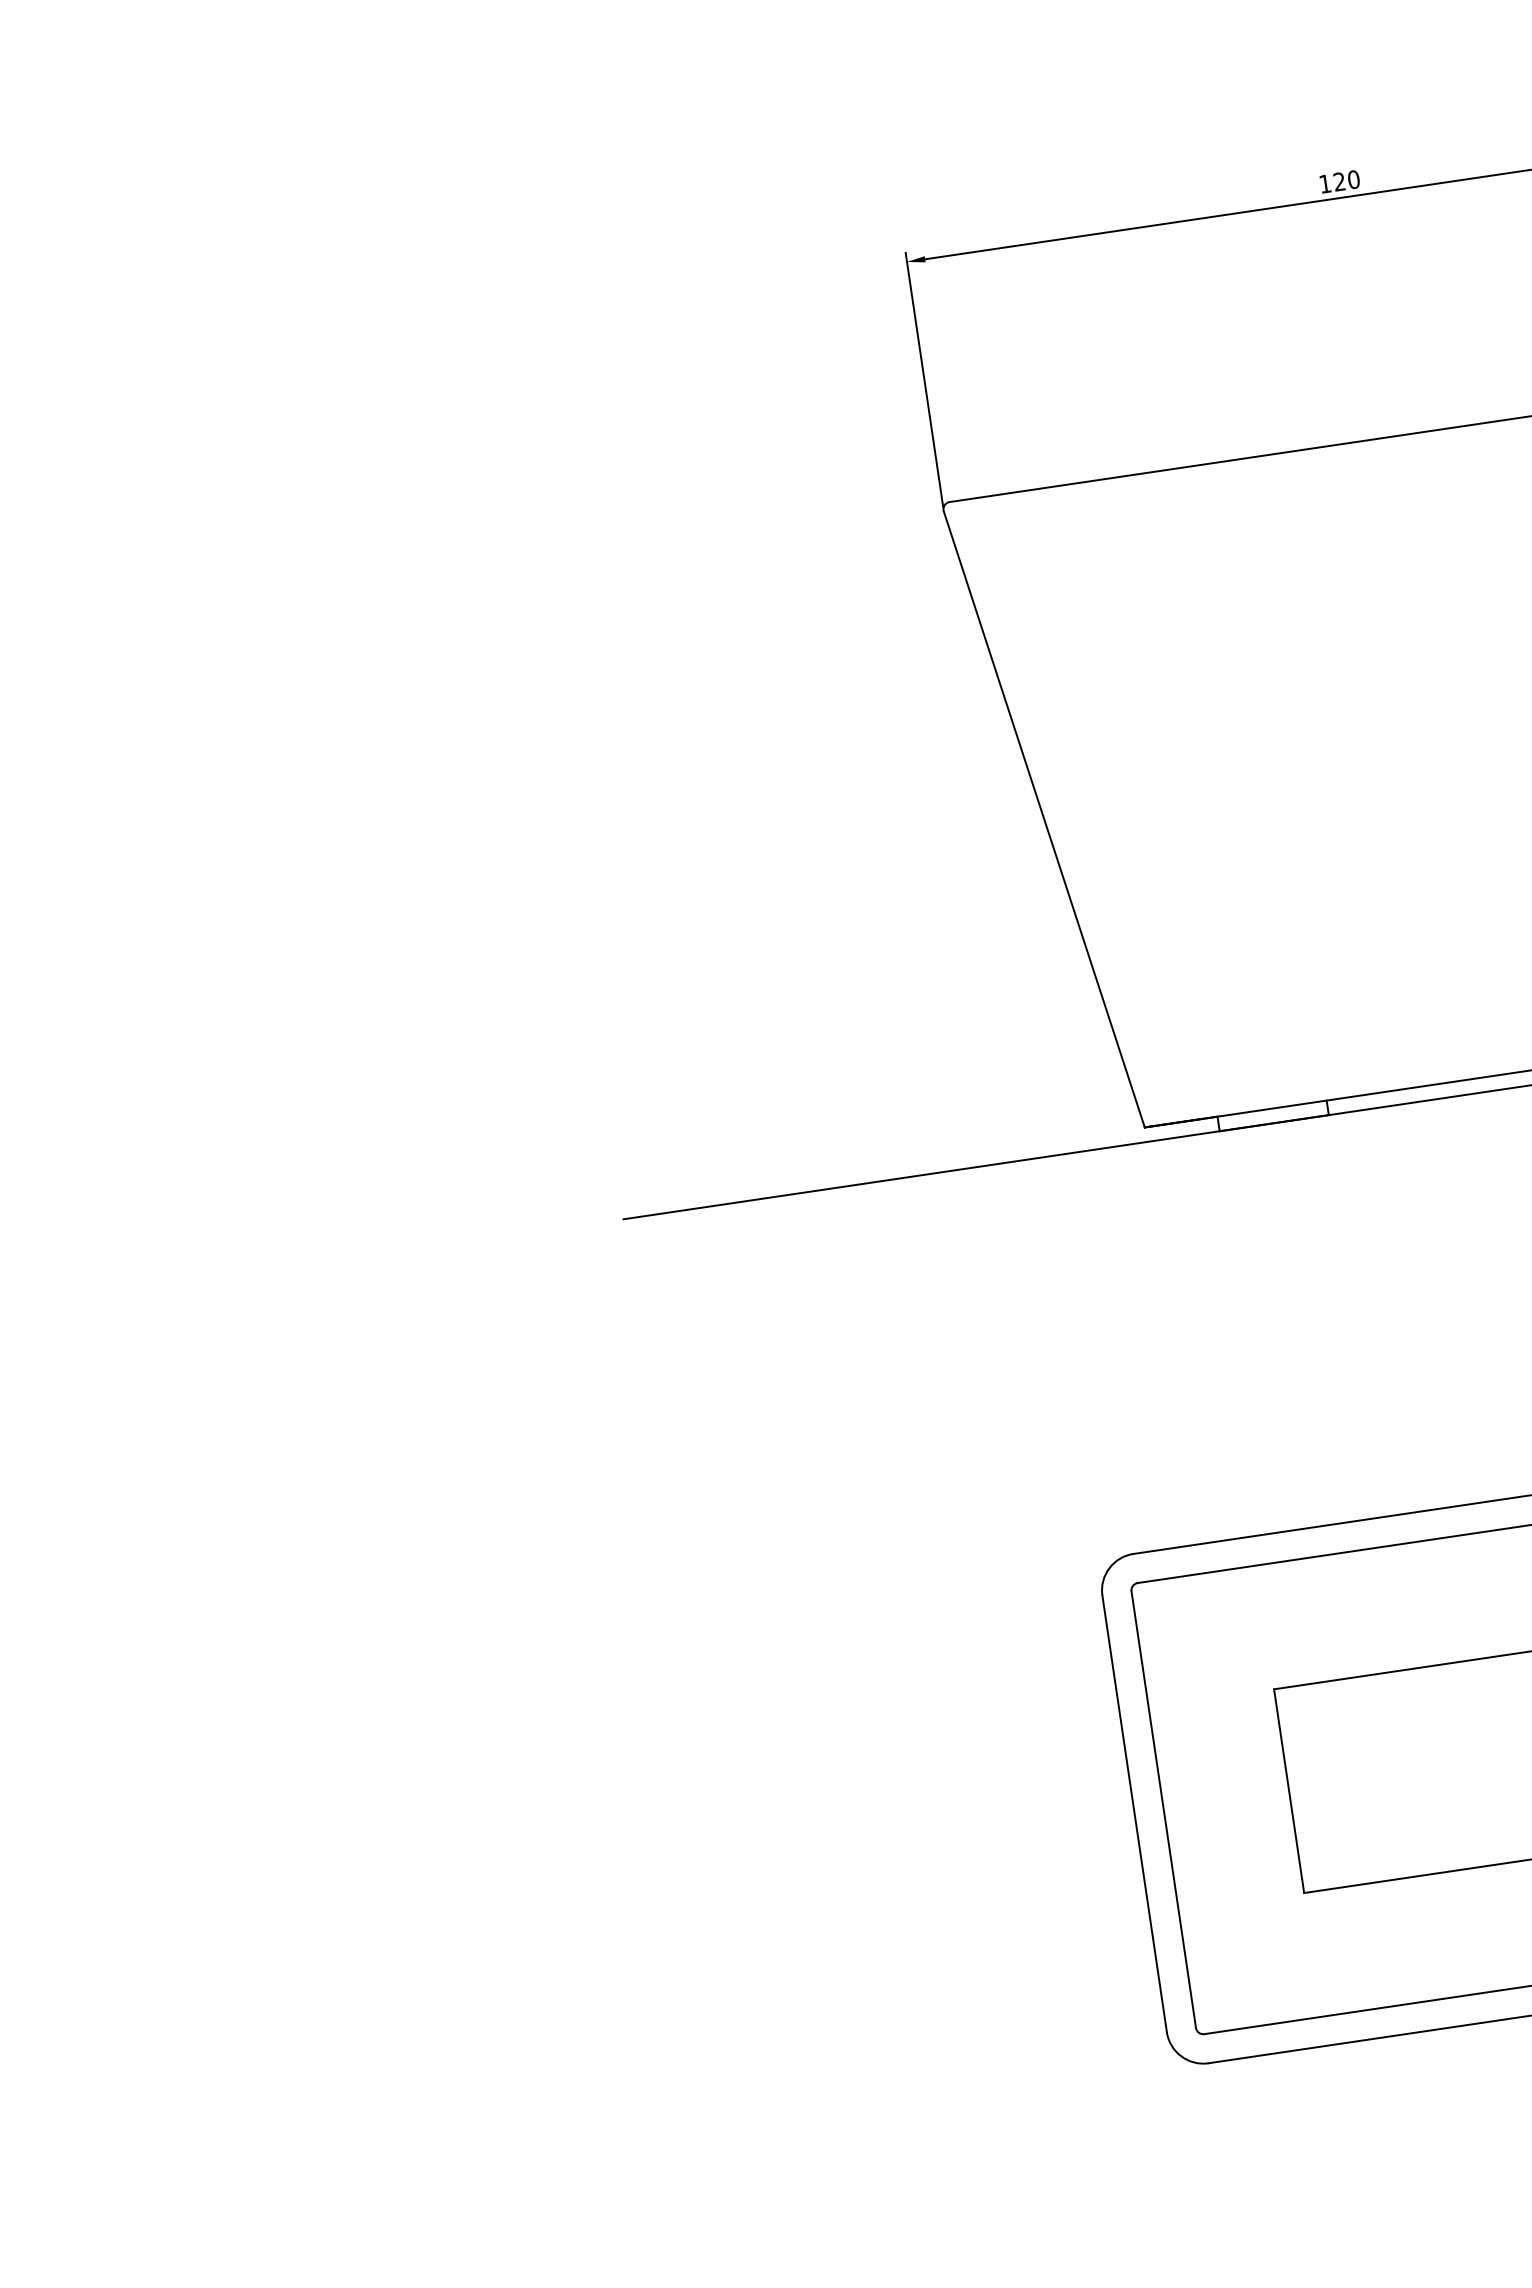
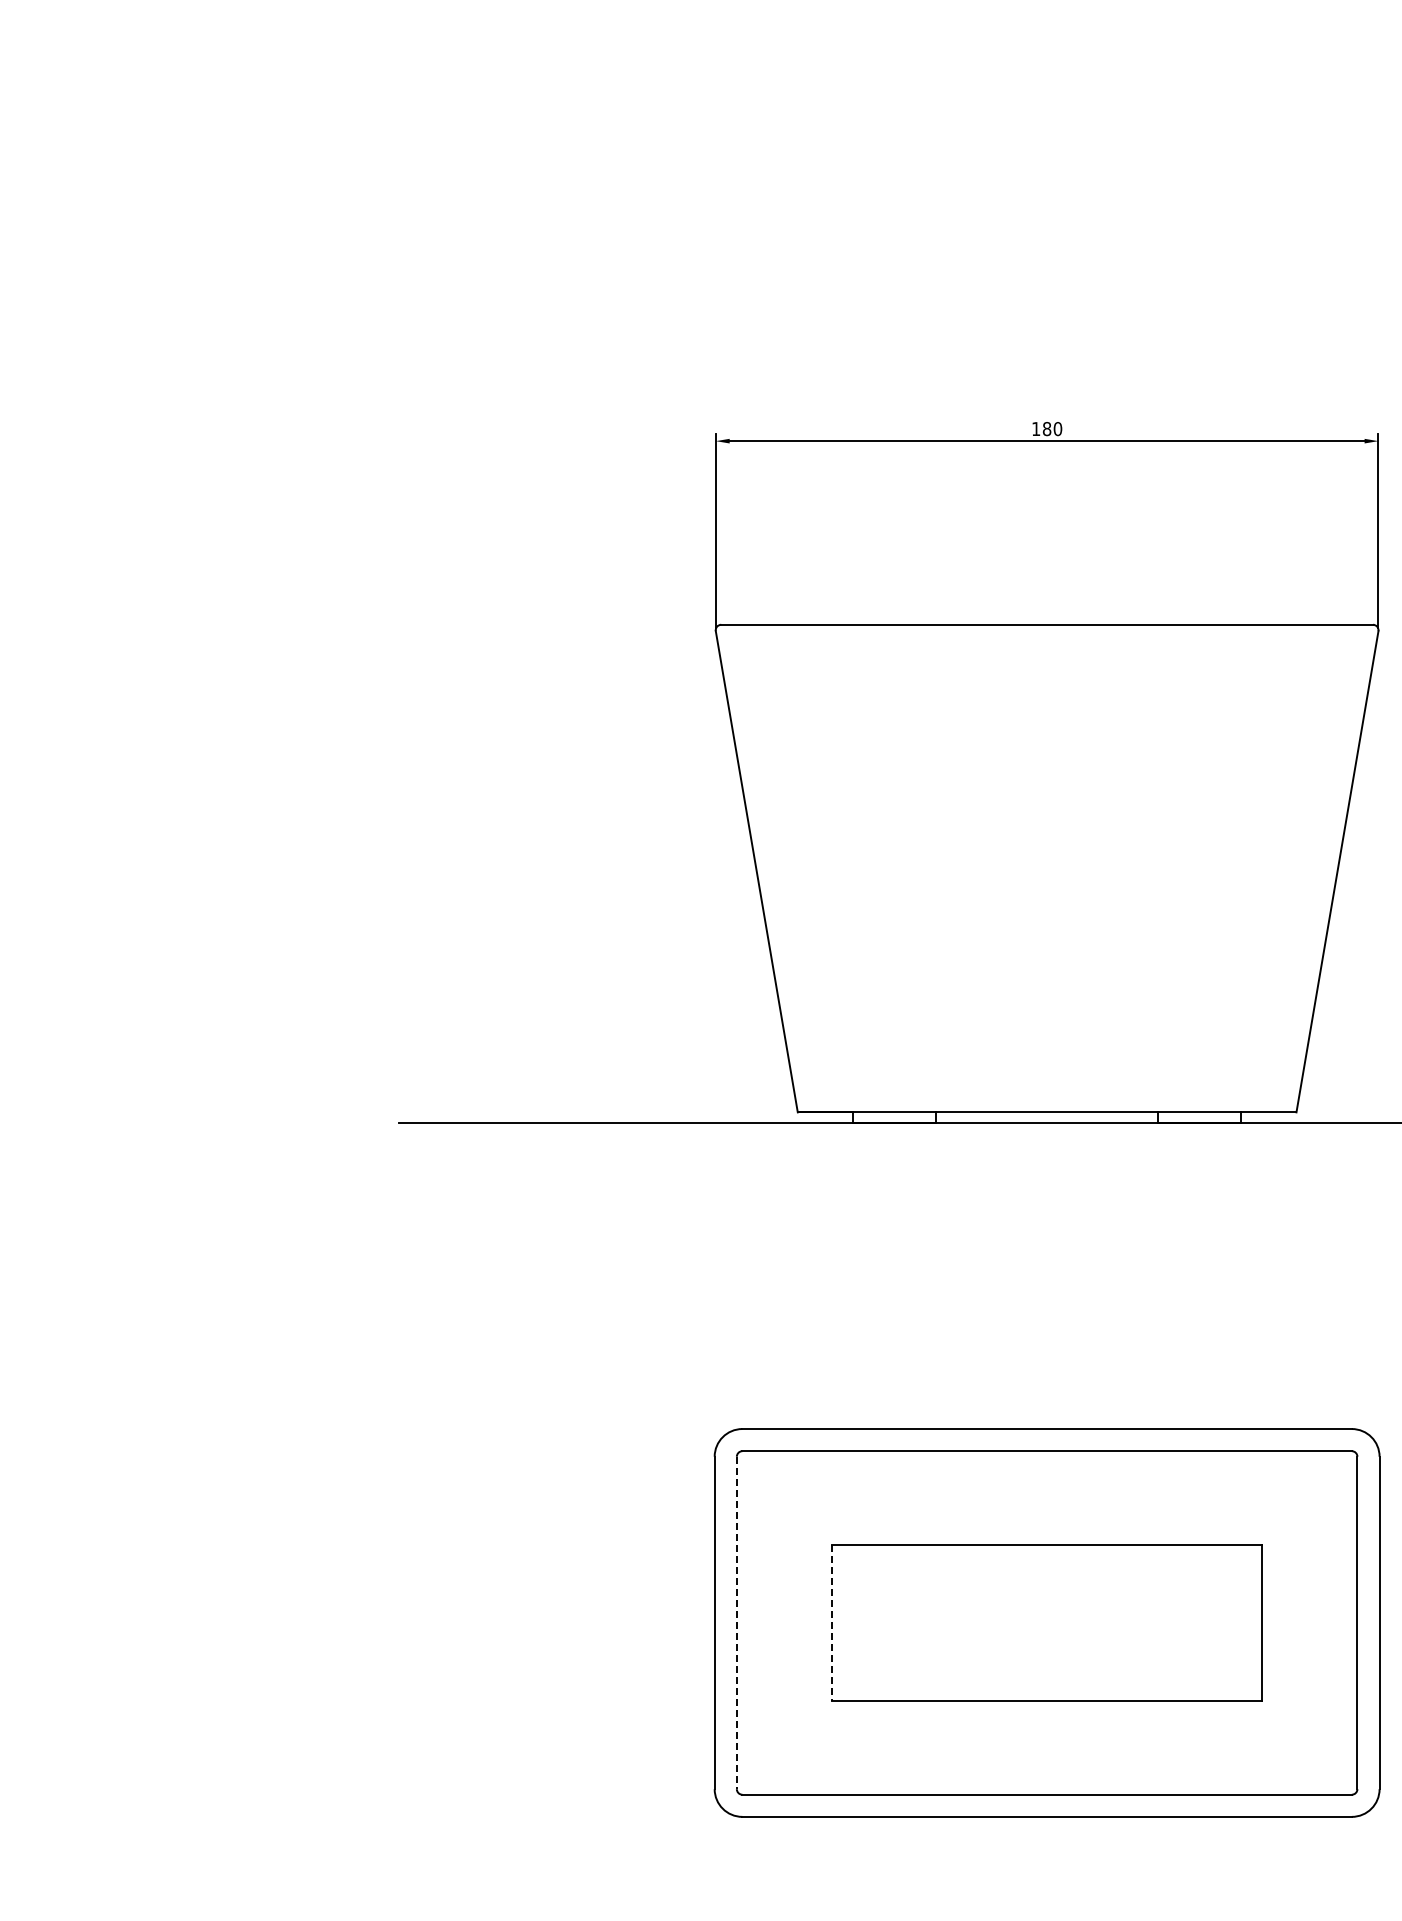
text: (1338, 182) -> (1046, 429), 120 -> 180
line: (1289, 1790) -> (832, 1622), solid -> dashed
line: (1163, 1810) -> (736, 1623), solid -> dashed

